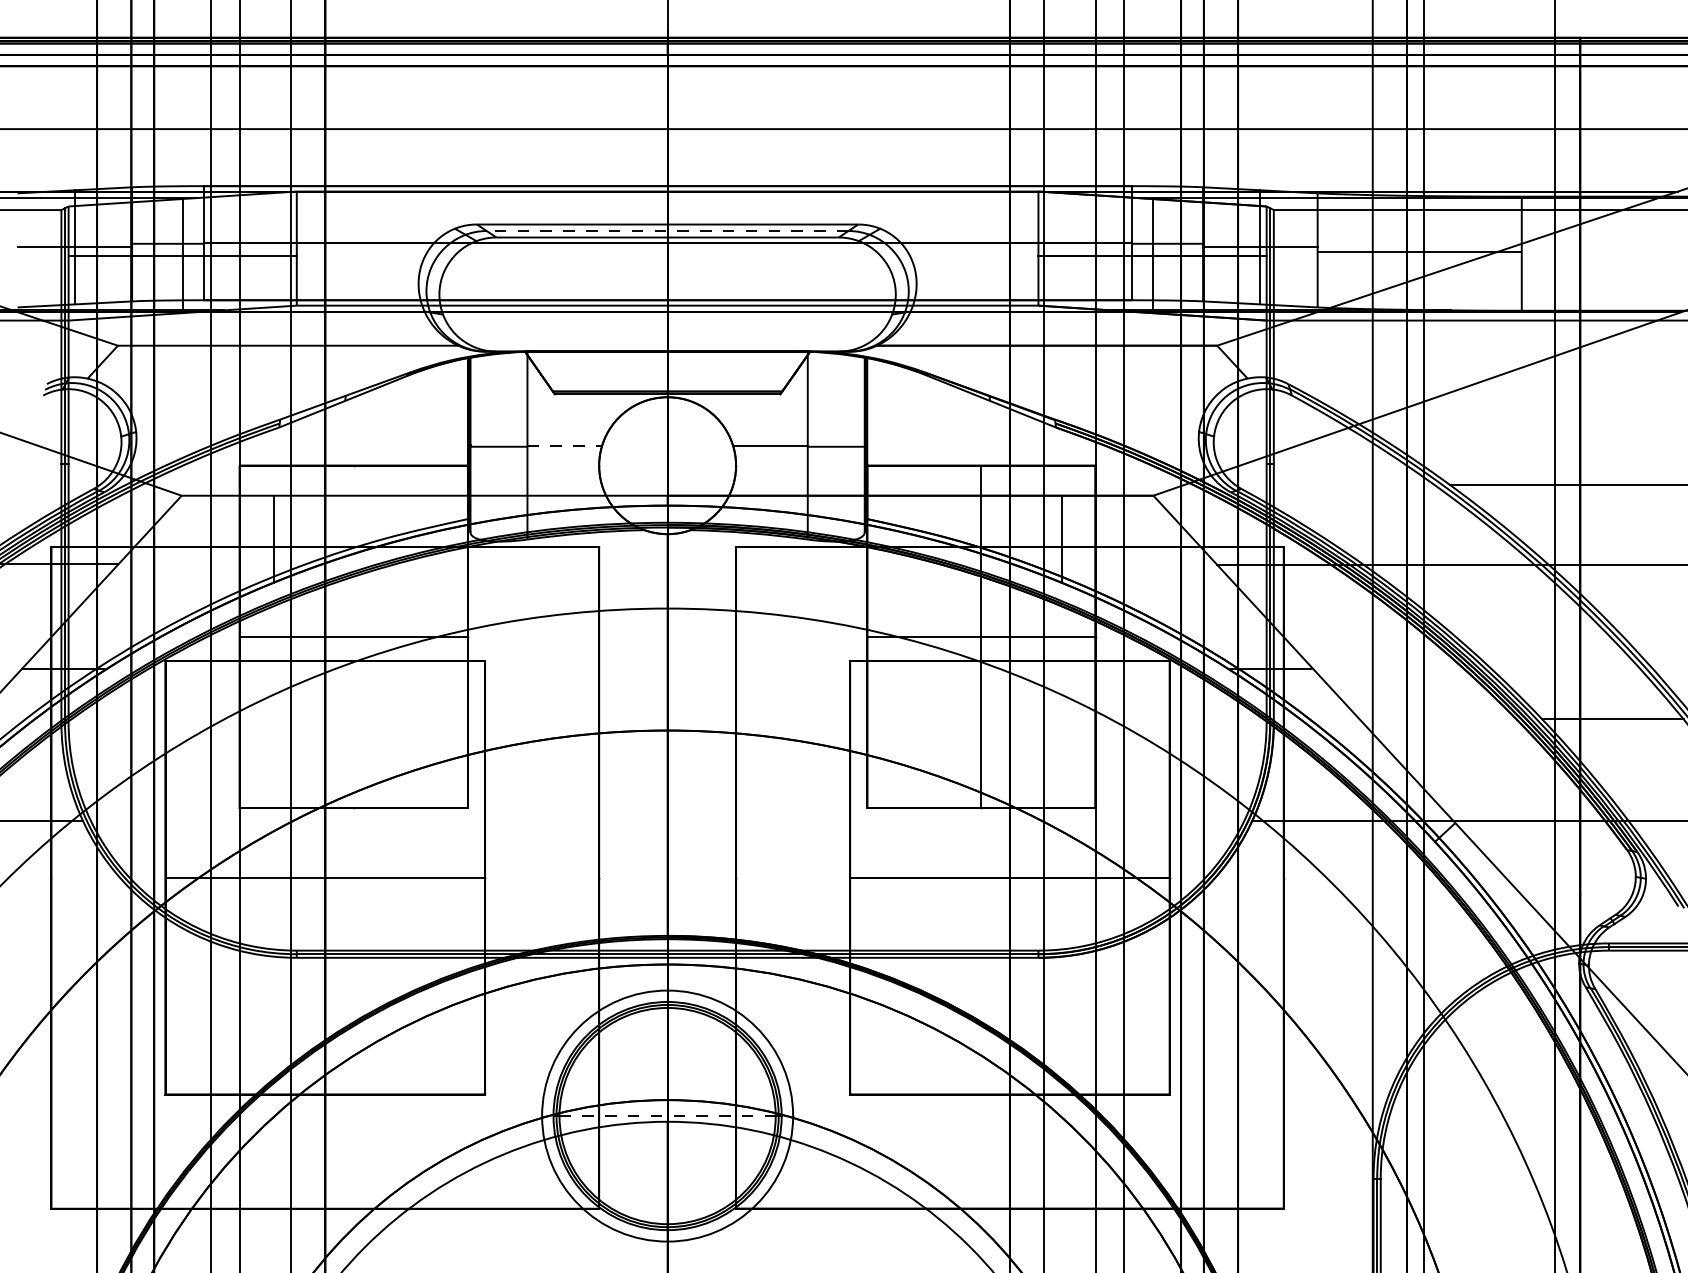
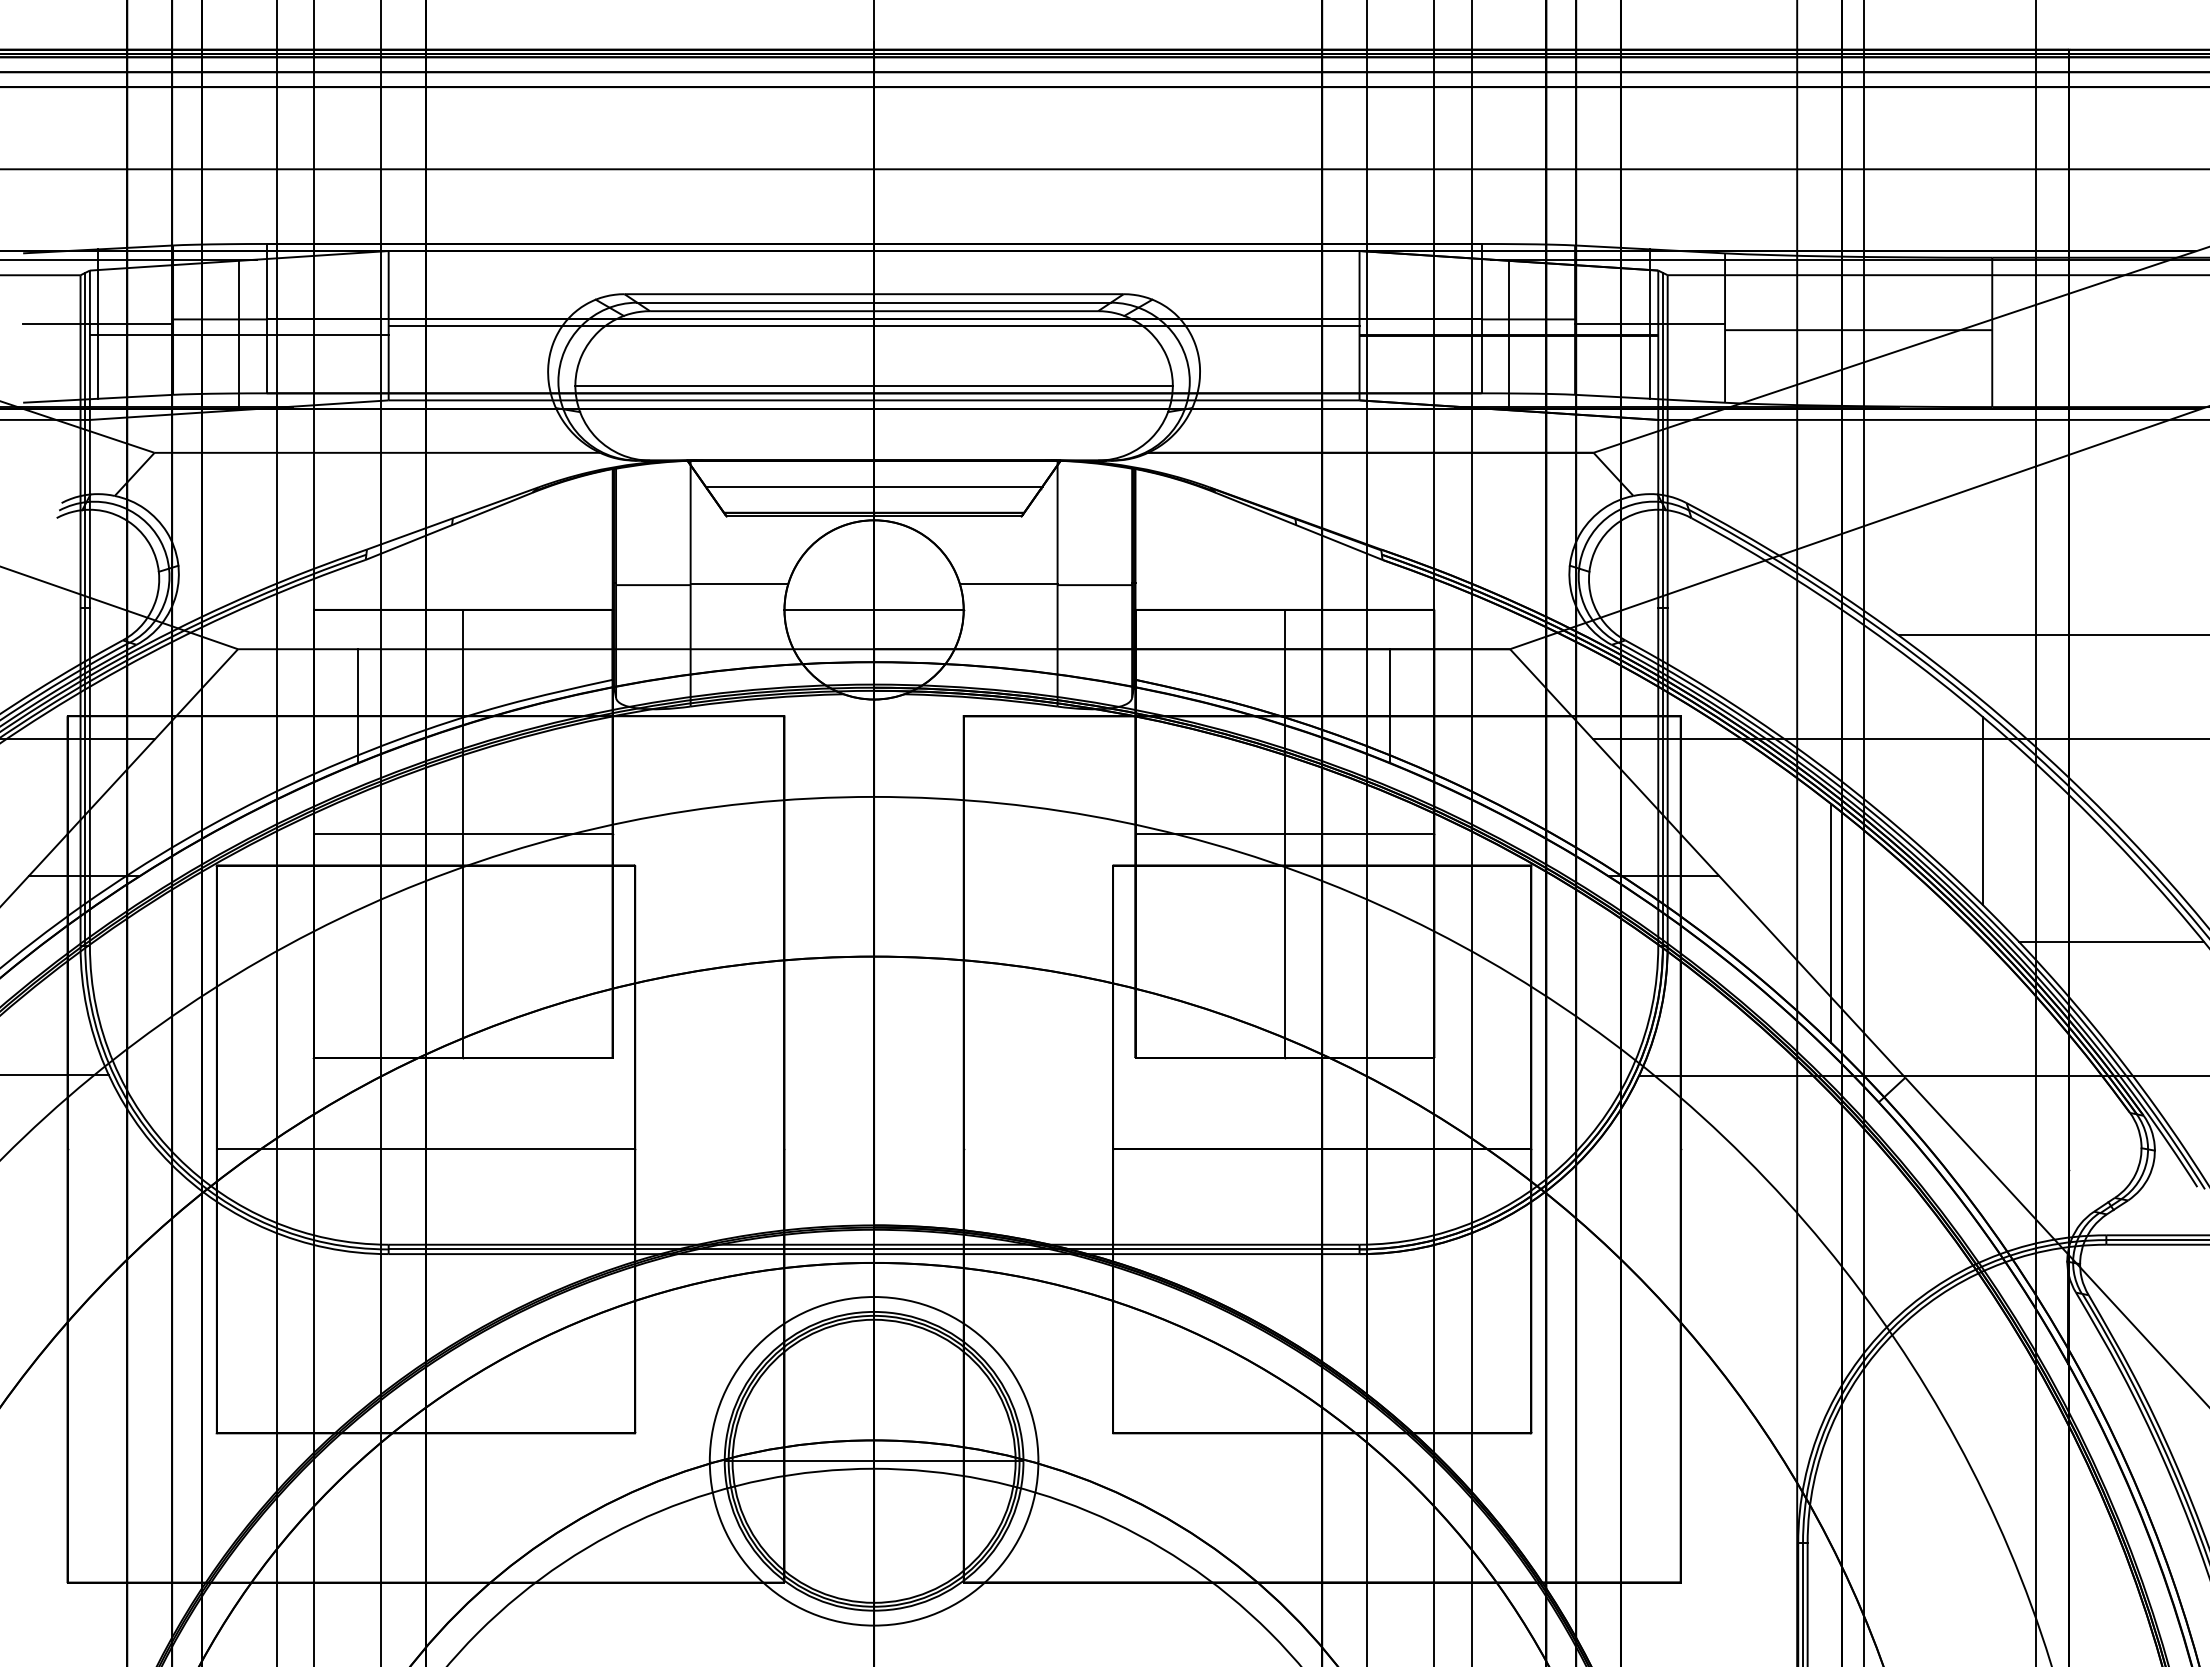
line: (667, 230) -> (874, 302), dashed -> solid
line: (667, 248) -> (873, 325), added
line: (667, 294) -> (873, 385), added
line: (667, 371) -> (873, 486), added
line: (564, 445) -> (739, 583), dashed -> solid
line: (667, 465) -> (873, 609), added
line: (1514, 618) -> (1982, 810), added
line: (353, 636) -> (463, 833), added
line: (1398, 705) -> (1831, 923), added
line: (667, 1116) -> (874, 1461), dashed -> solid

